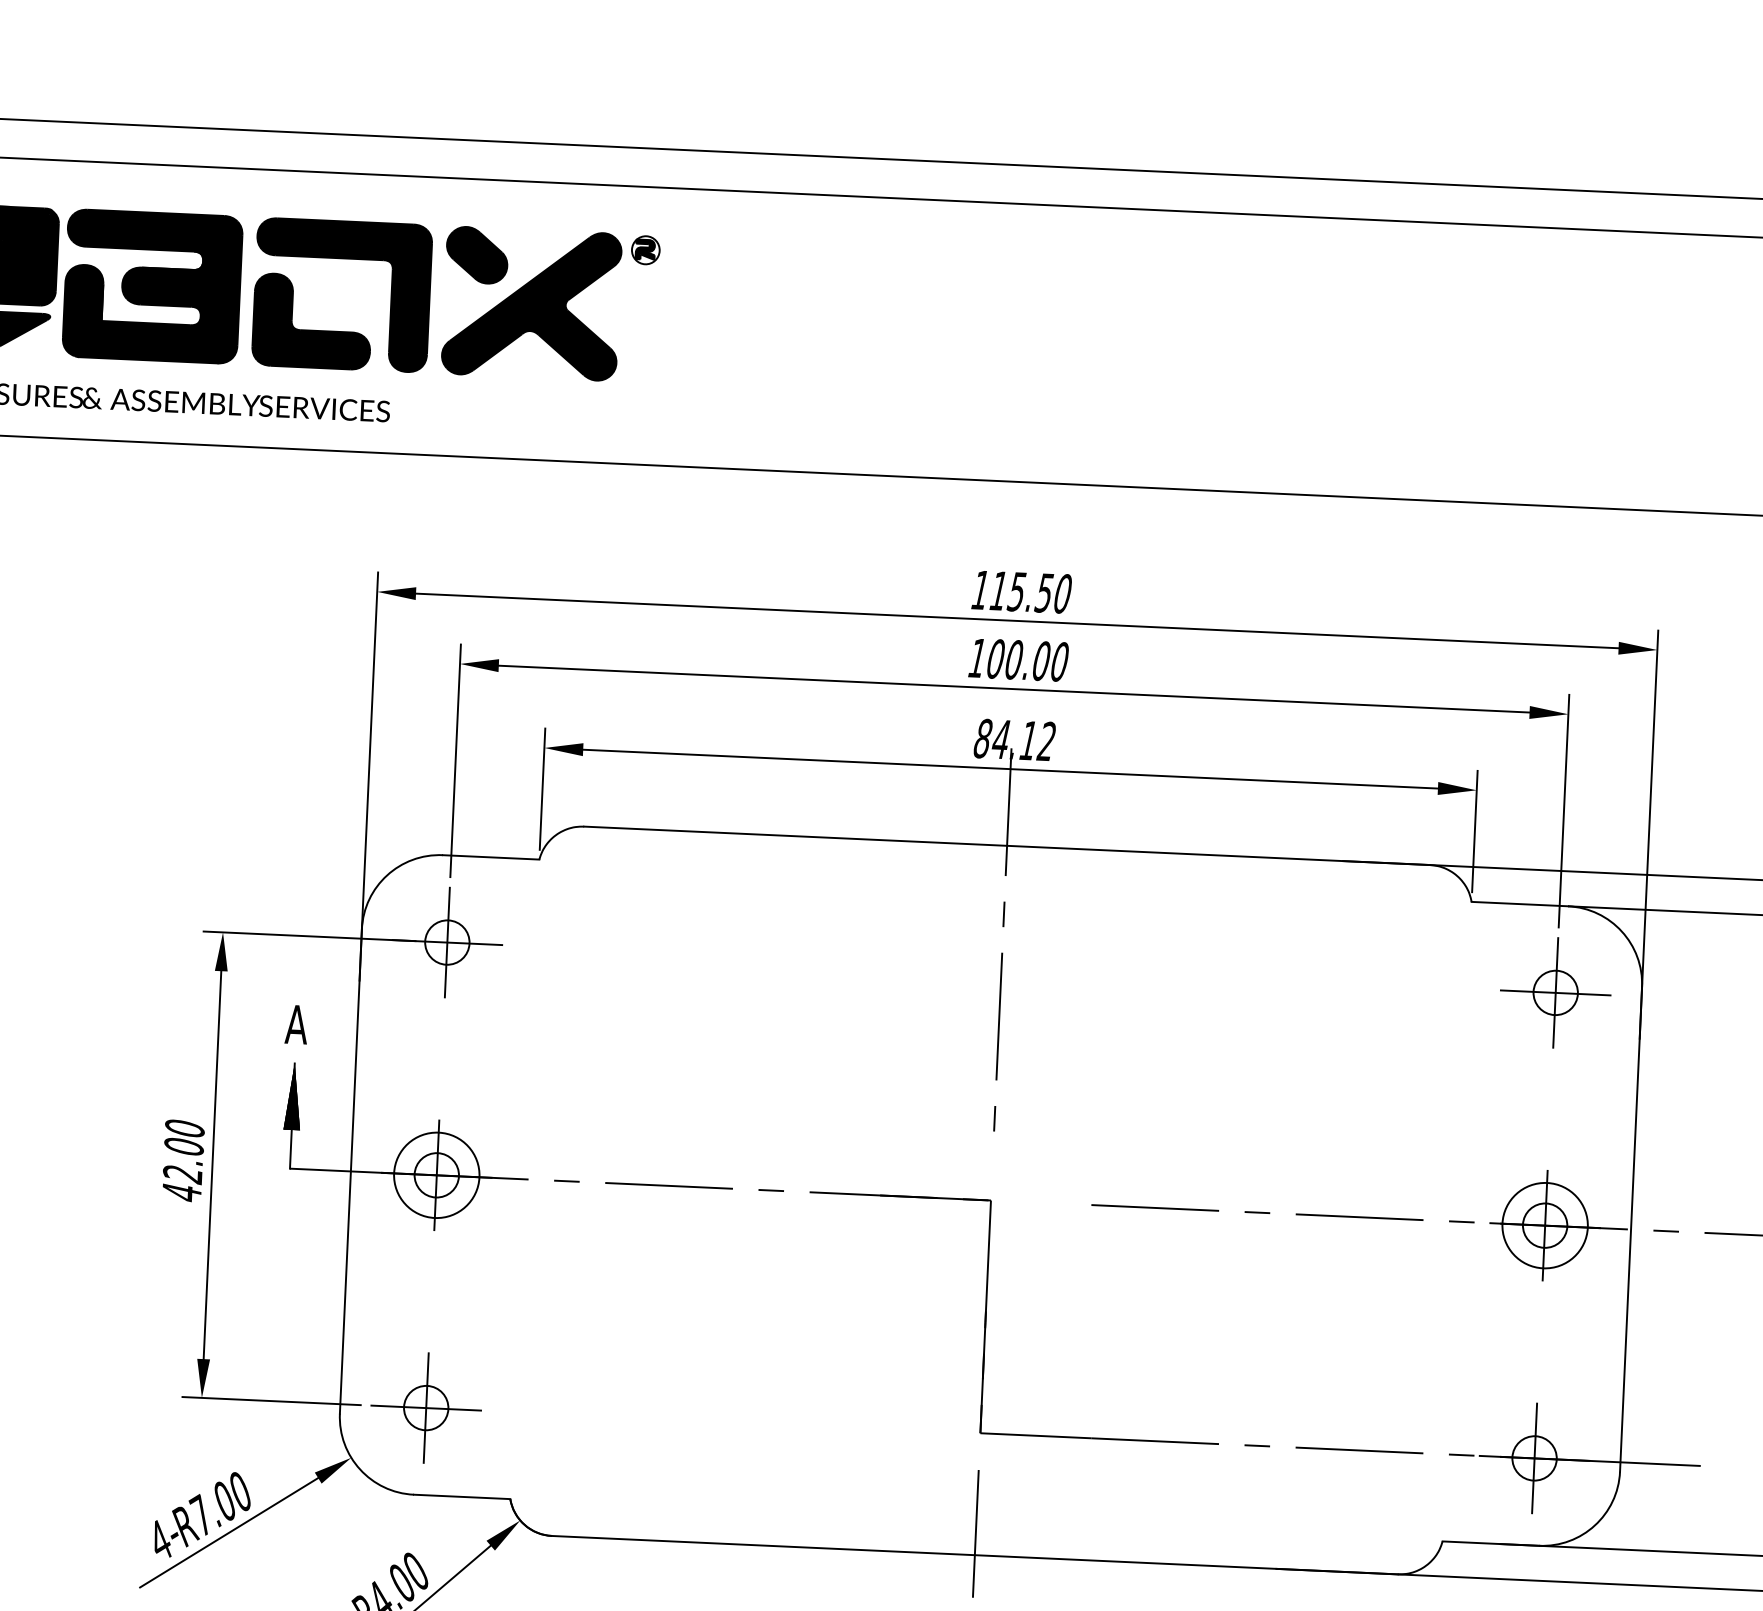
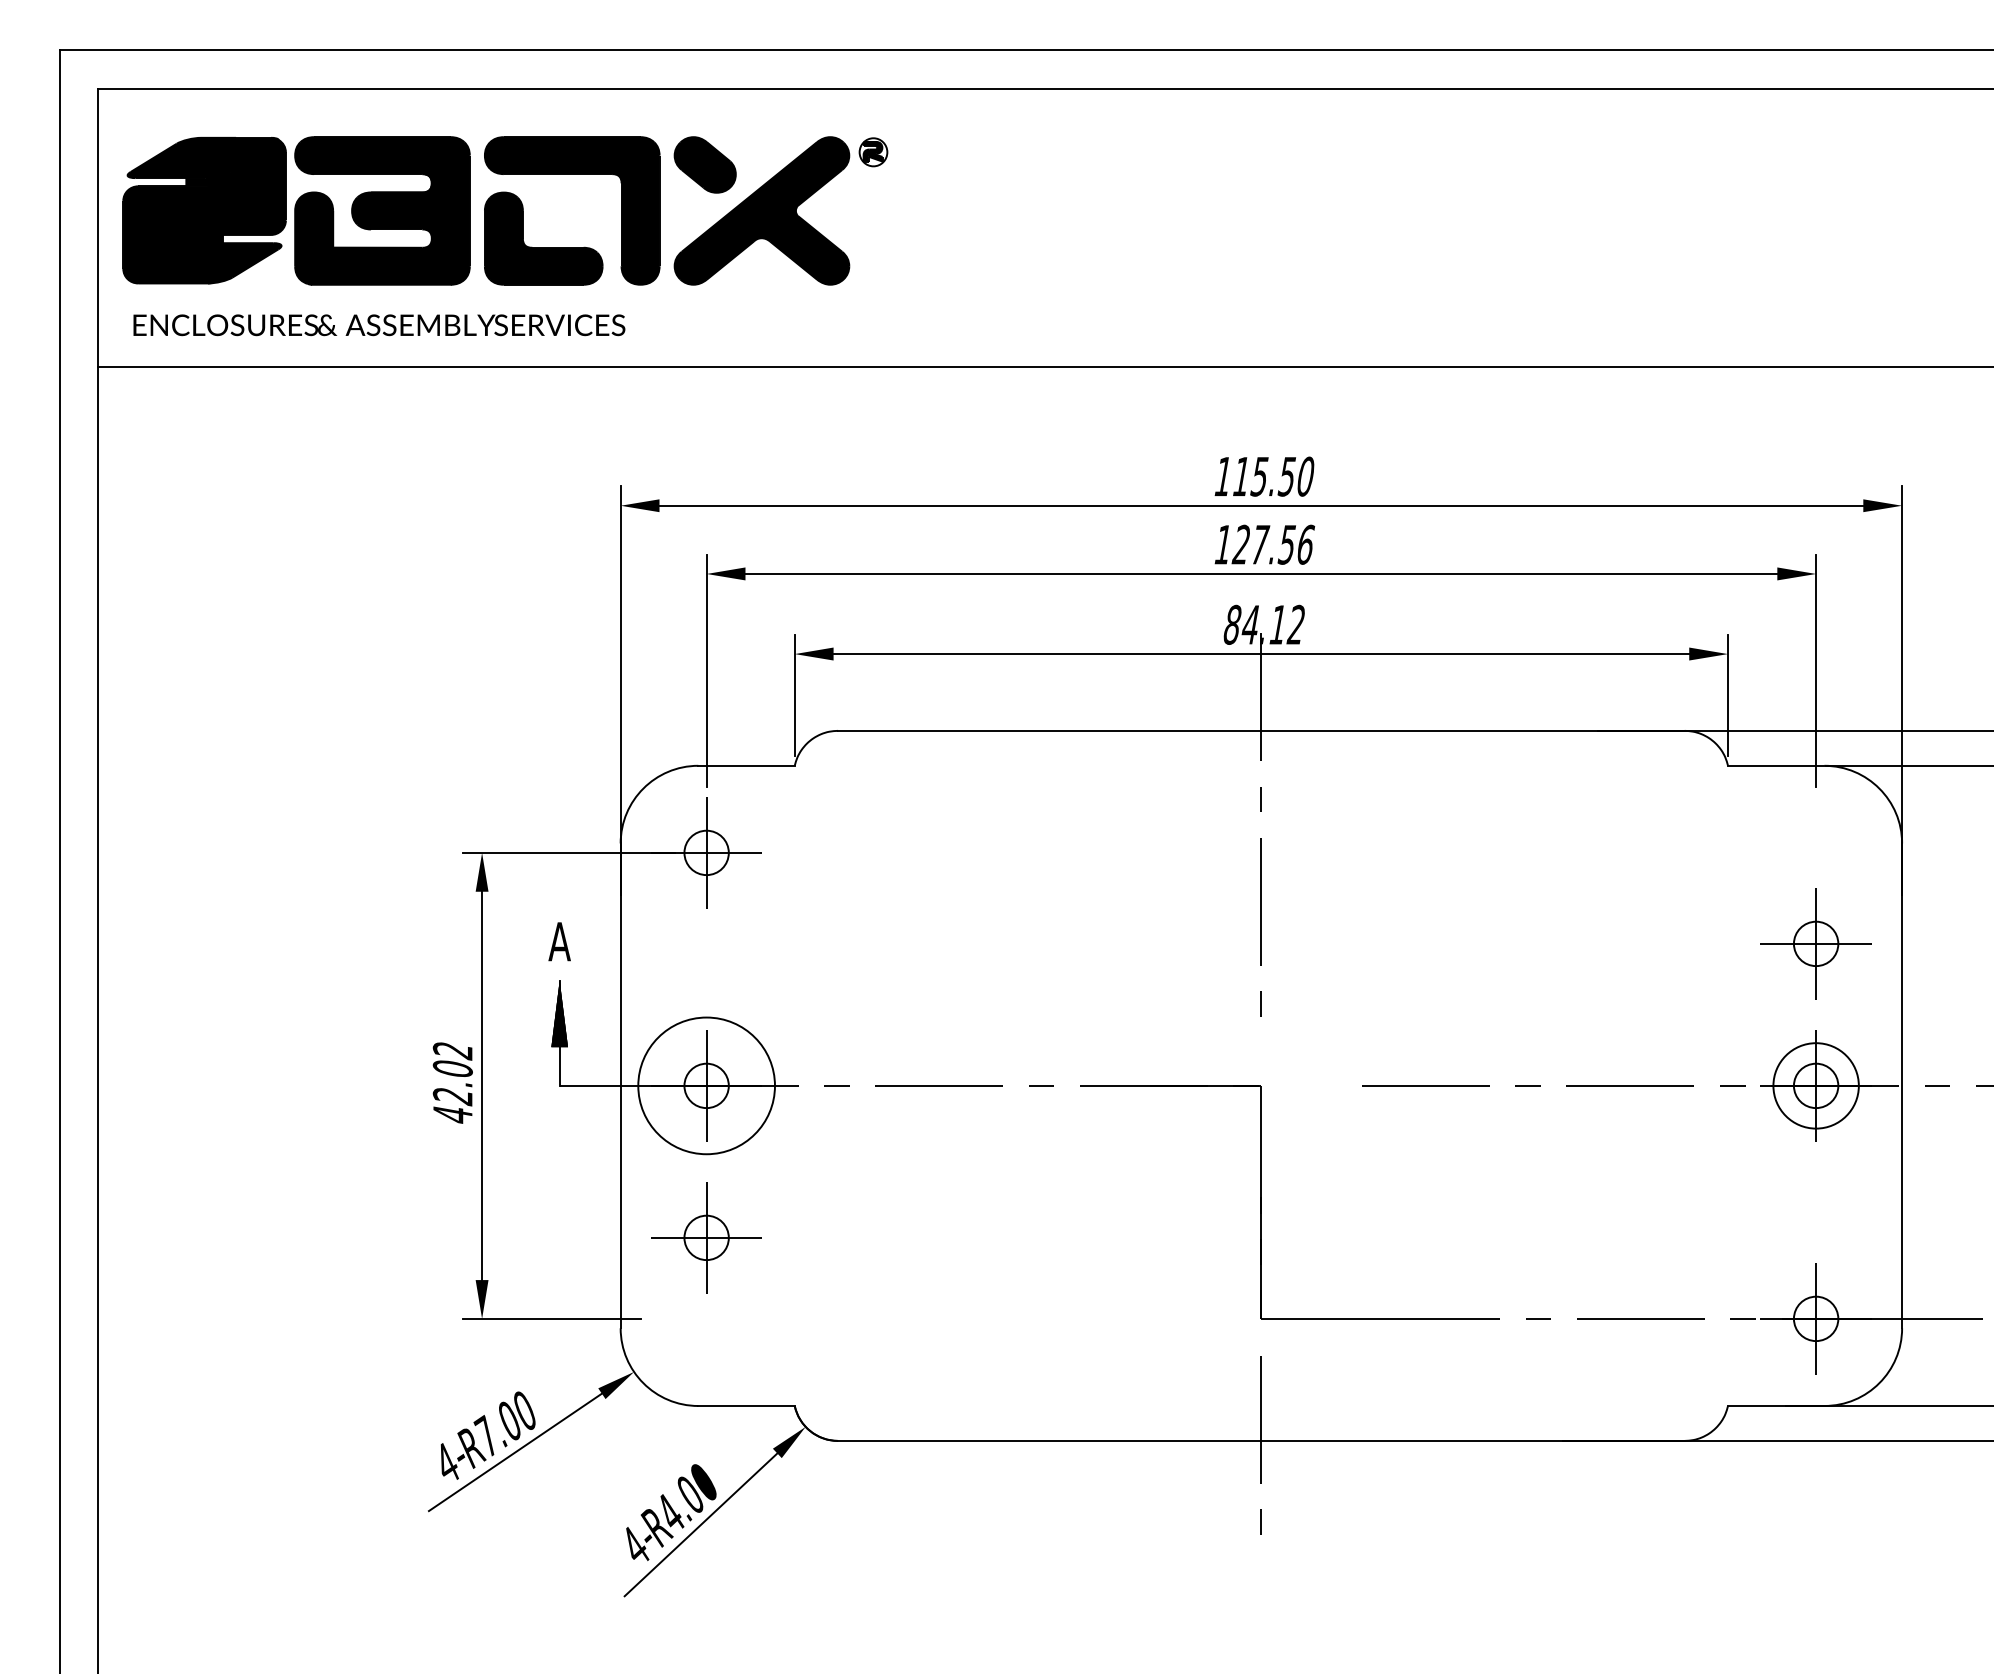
text: (1027, 660) -> (1273, 544), 100.00 -> 127.56
part: (1555, 992) -> (1815, 943), moved
text: (184, 1129) -> (452, 1051), 42.00 -> 42.02
circle: (436, 1174) -> (706, 1085), size x1.6
part: (426, 1407) -> (706, 1237), moved

